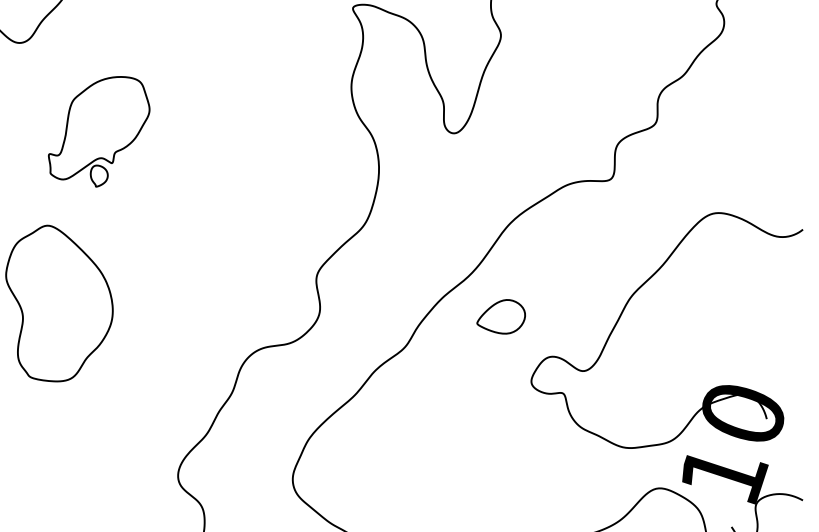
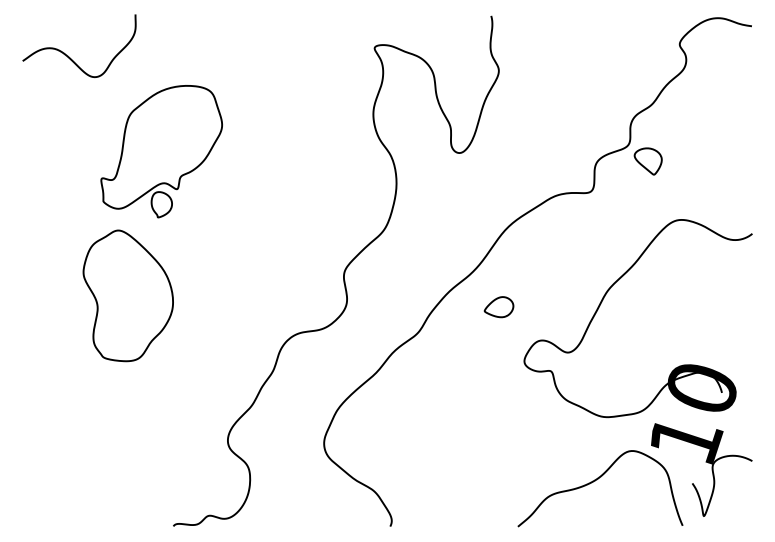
part: (99, 131) -> (161, 151), size x1.43
part: (678, 143) -> (647, 161), added
part: (500, 317) -> (498, 307), size x0.71

